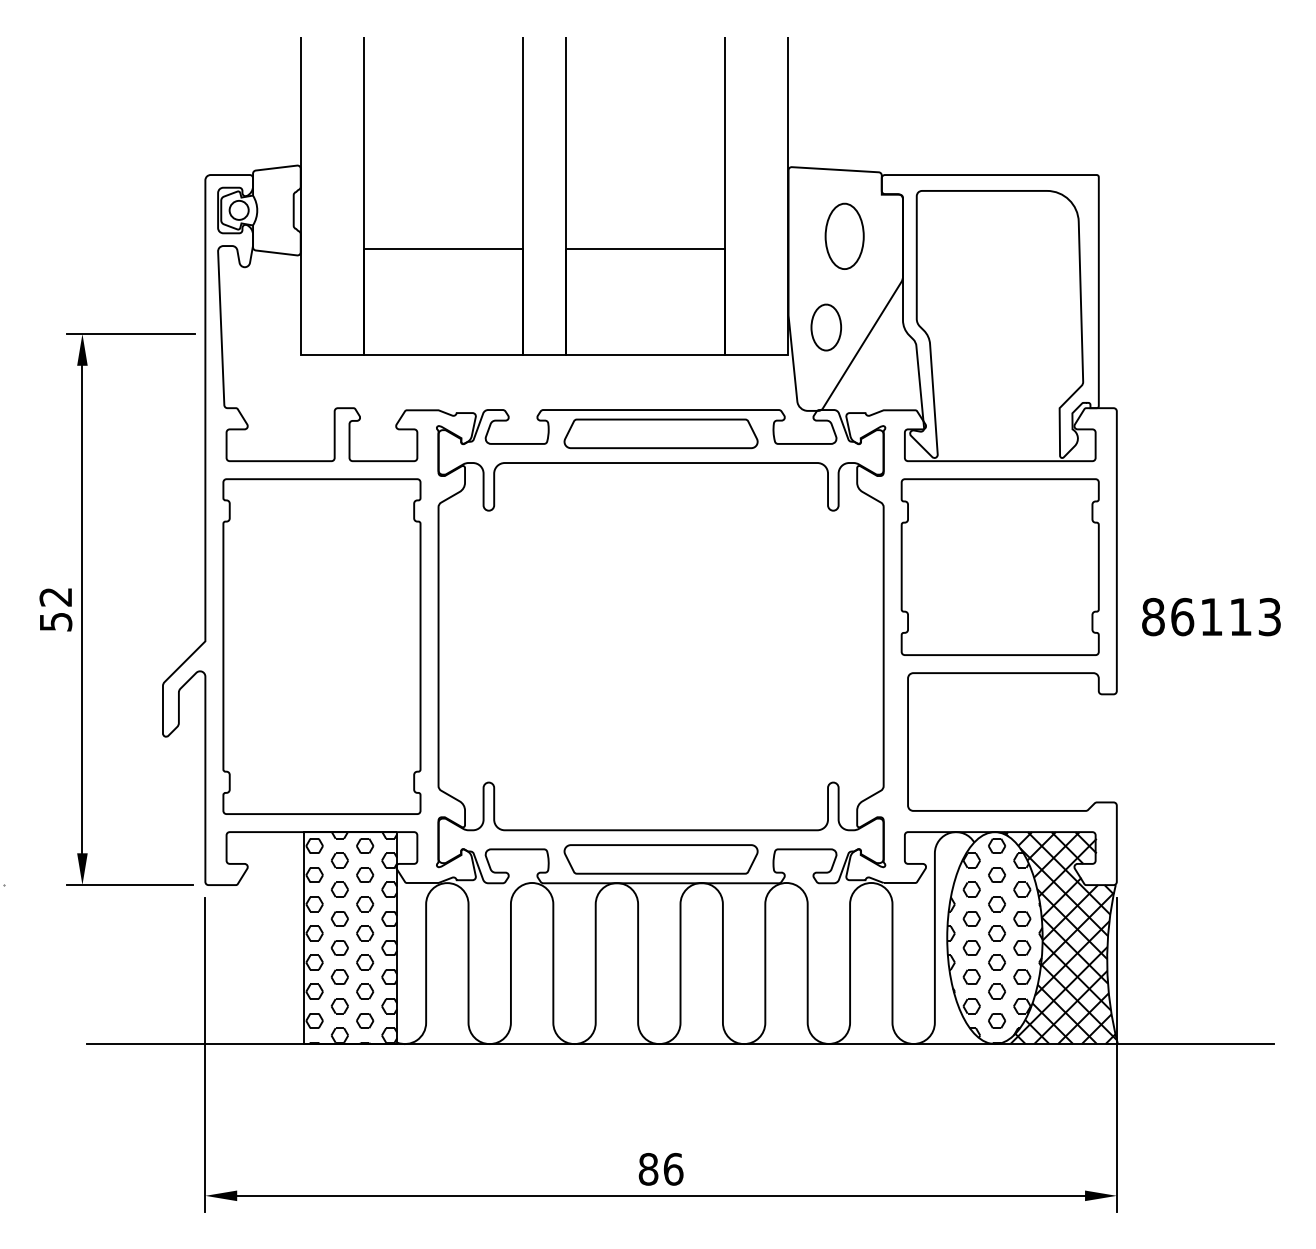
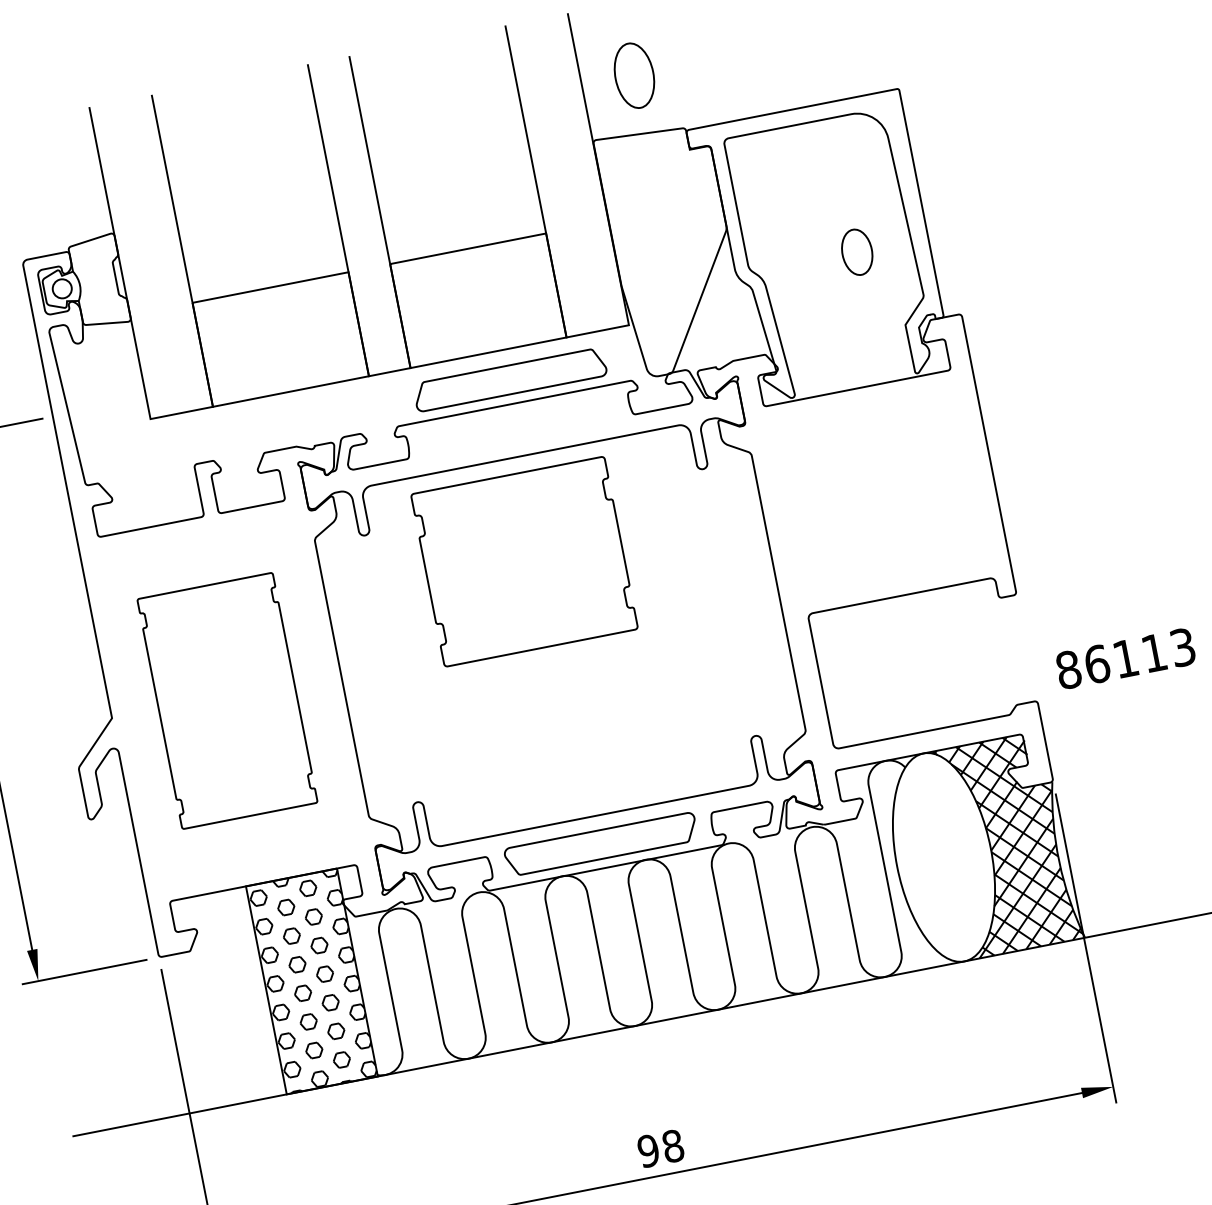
part: (844, 235) -> (634, 74), moved
part: (826, 327) -> (857, 252), moved
curve: (660, 420) -> (506, 366), moved
part: (999, 566) -> (523, 561), moved
text: (1211, 617) -> (1125, 659), moved
part: (321, 646) -> (227, 700), size x0.7
hatch: (994, 940) -> (944, 859), removed
text: (660, 1168) -> (660, 1147), 86 -> 98

